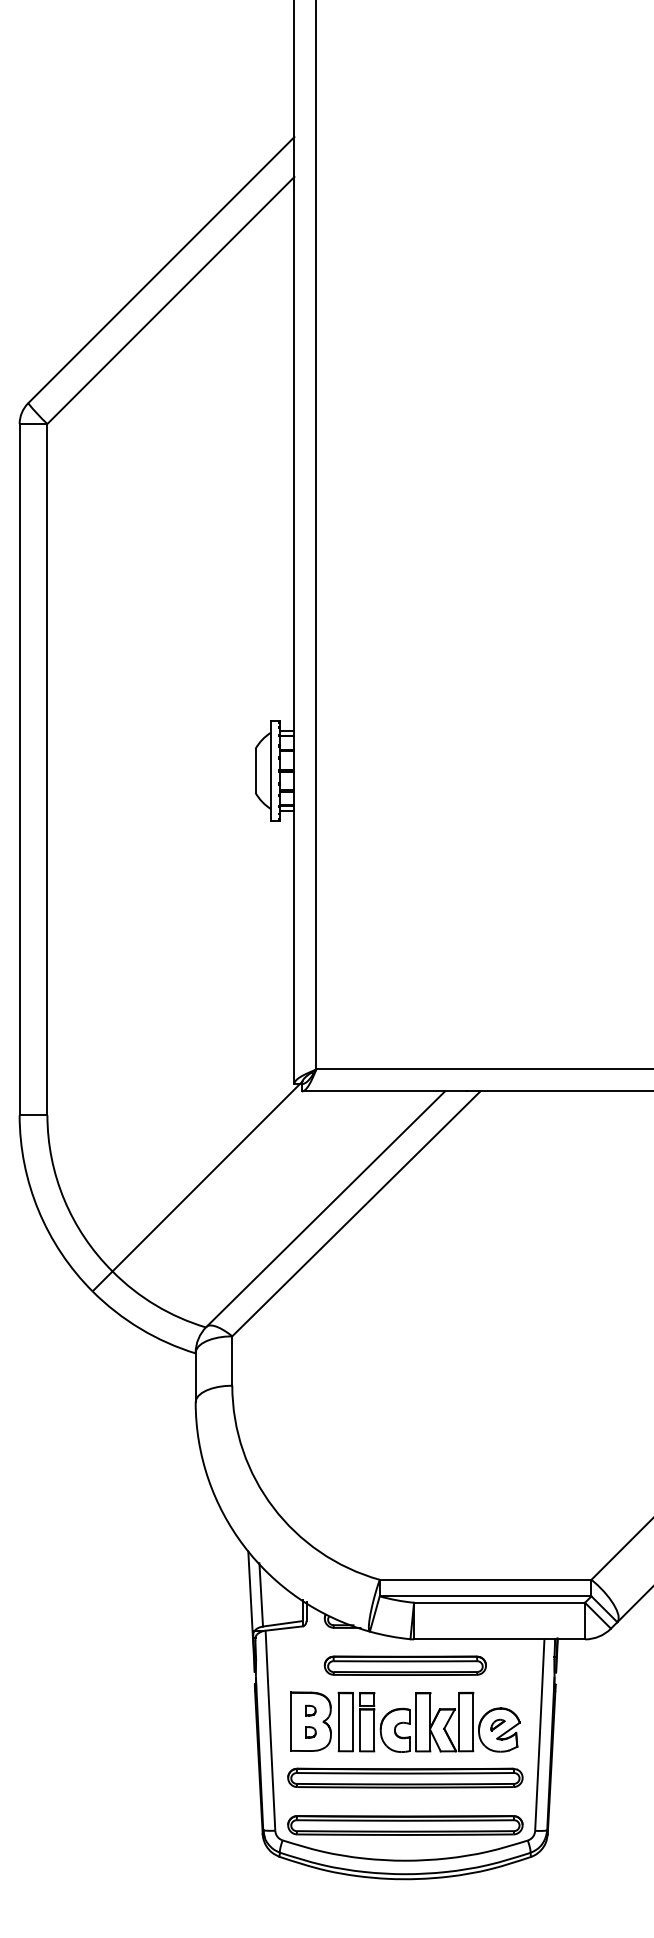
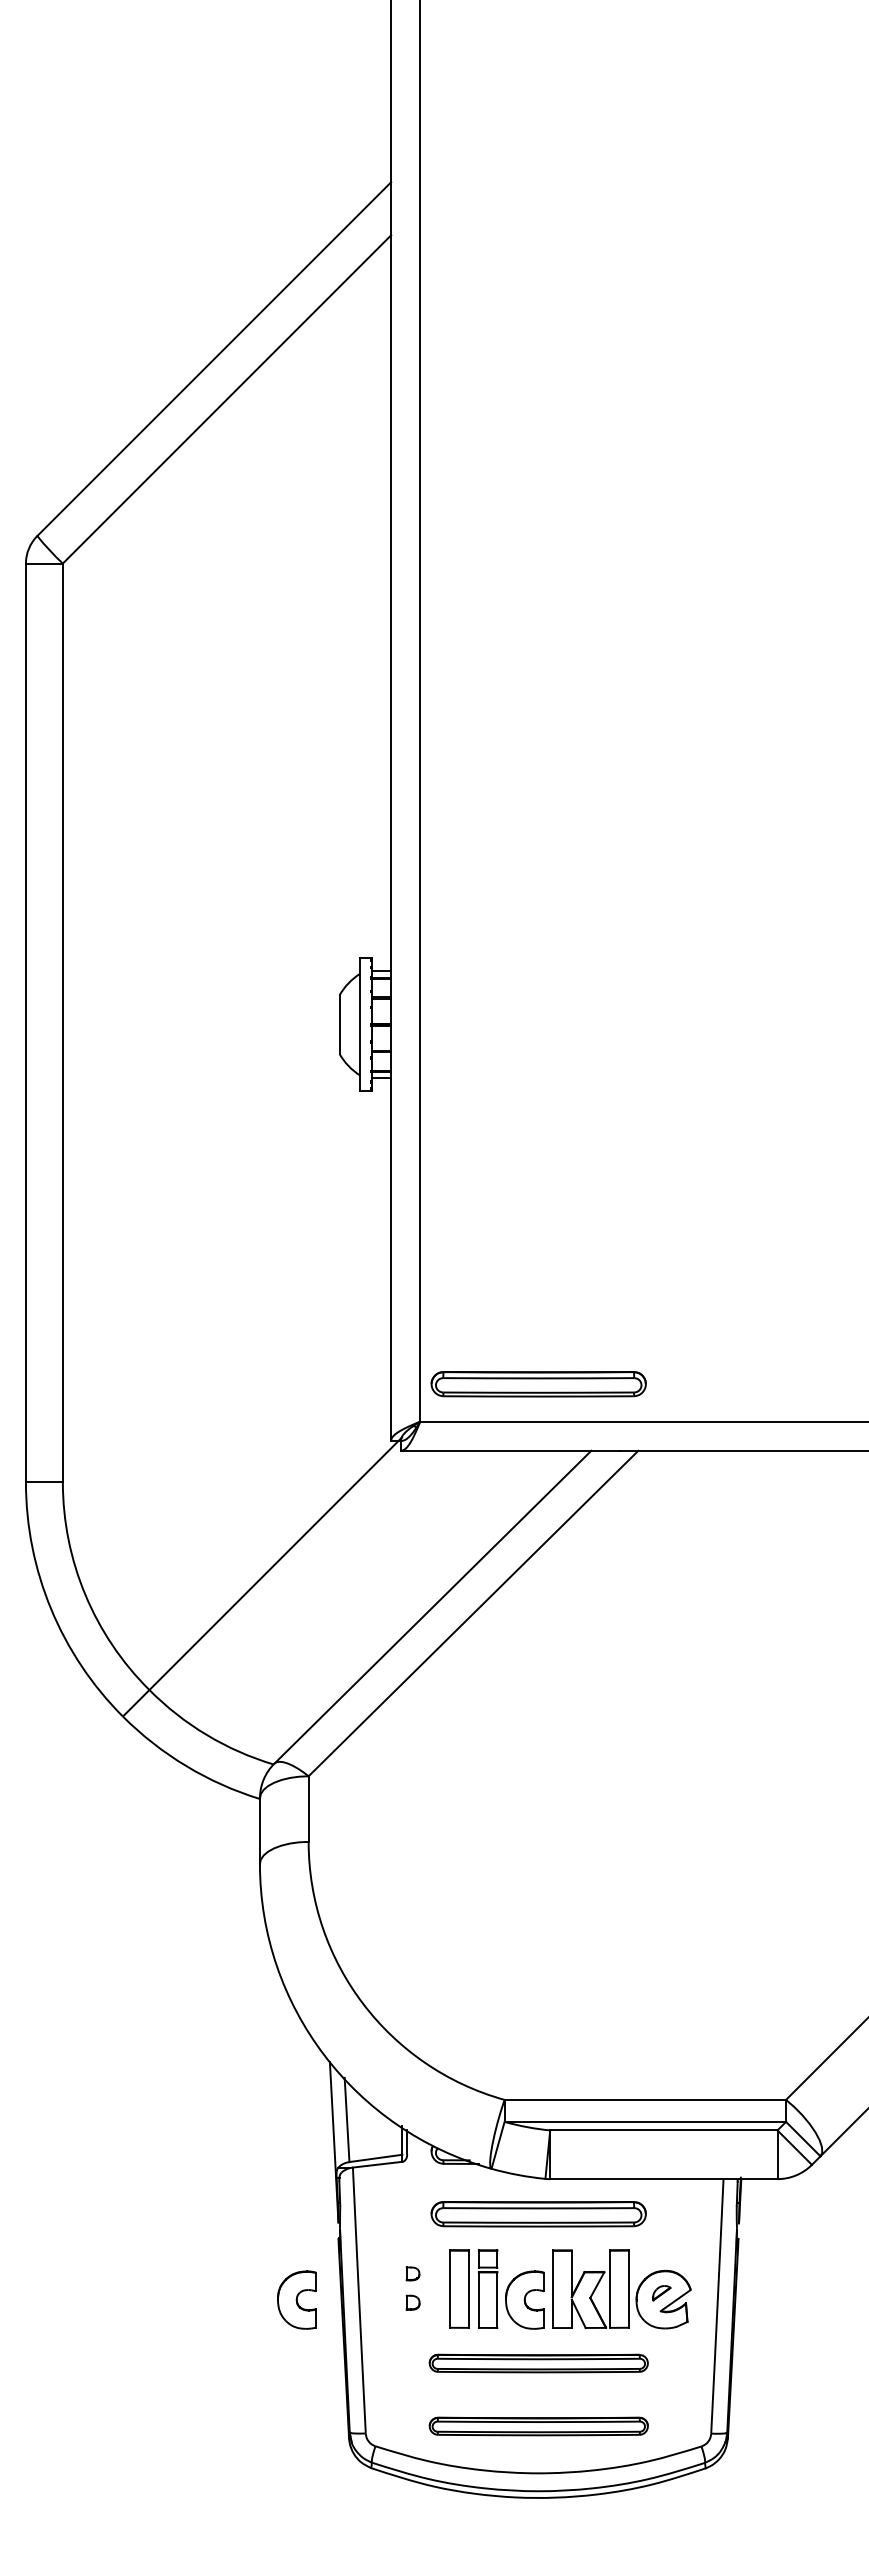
part: (405, 1041) -> (538, 1384), added
part: (310, 1721) -> (412, 2288), removed
part: (223, 1729) -> (296, 2299), added
part: (405, 1778) -> (538, 2363), size x0.7
part: (405, 1825) -> (538, 2426), size x0.7

